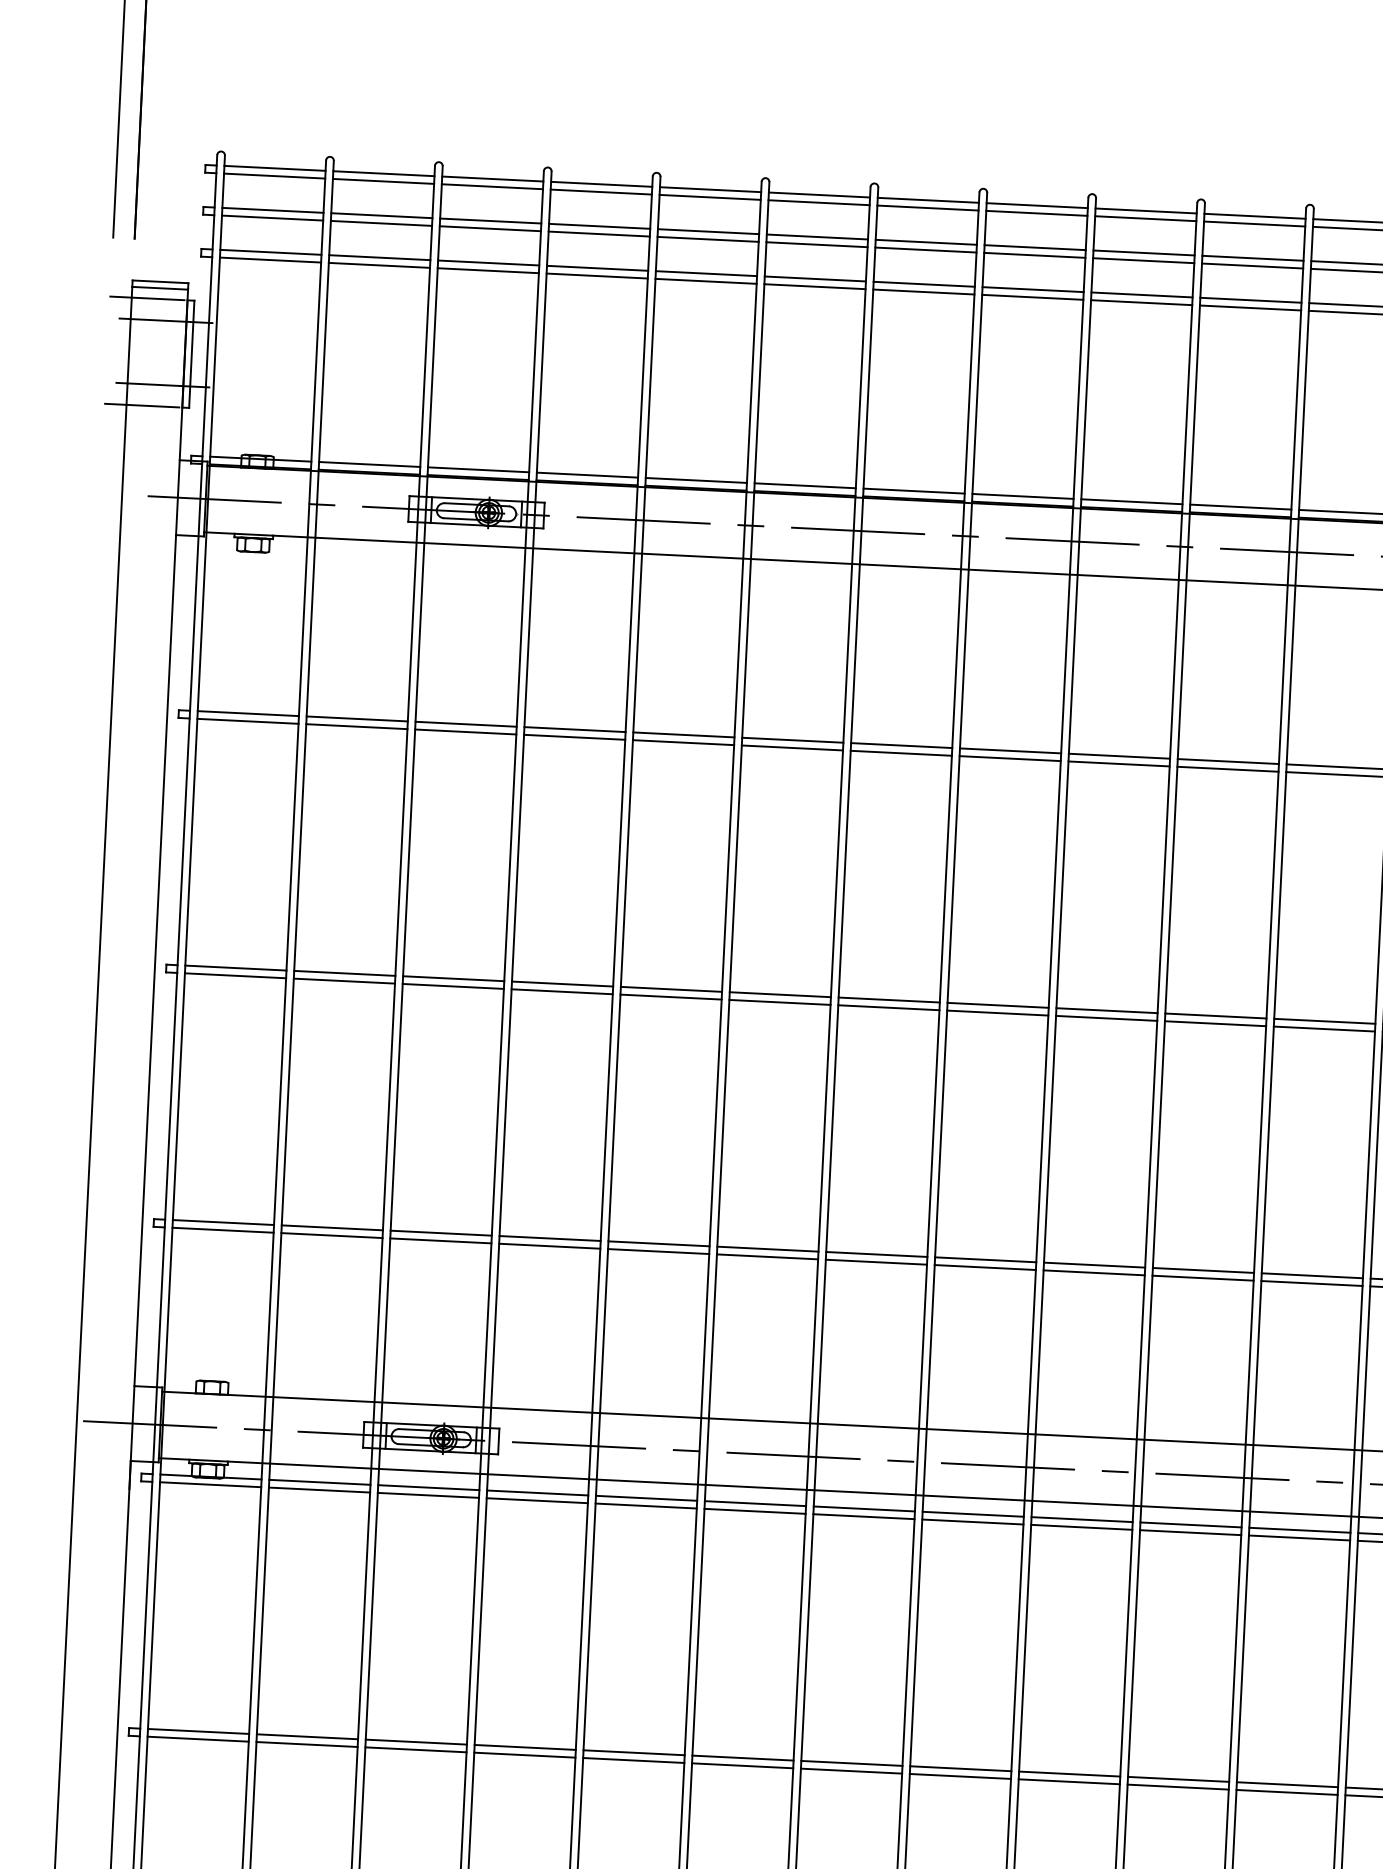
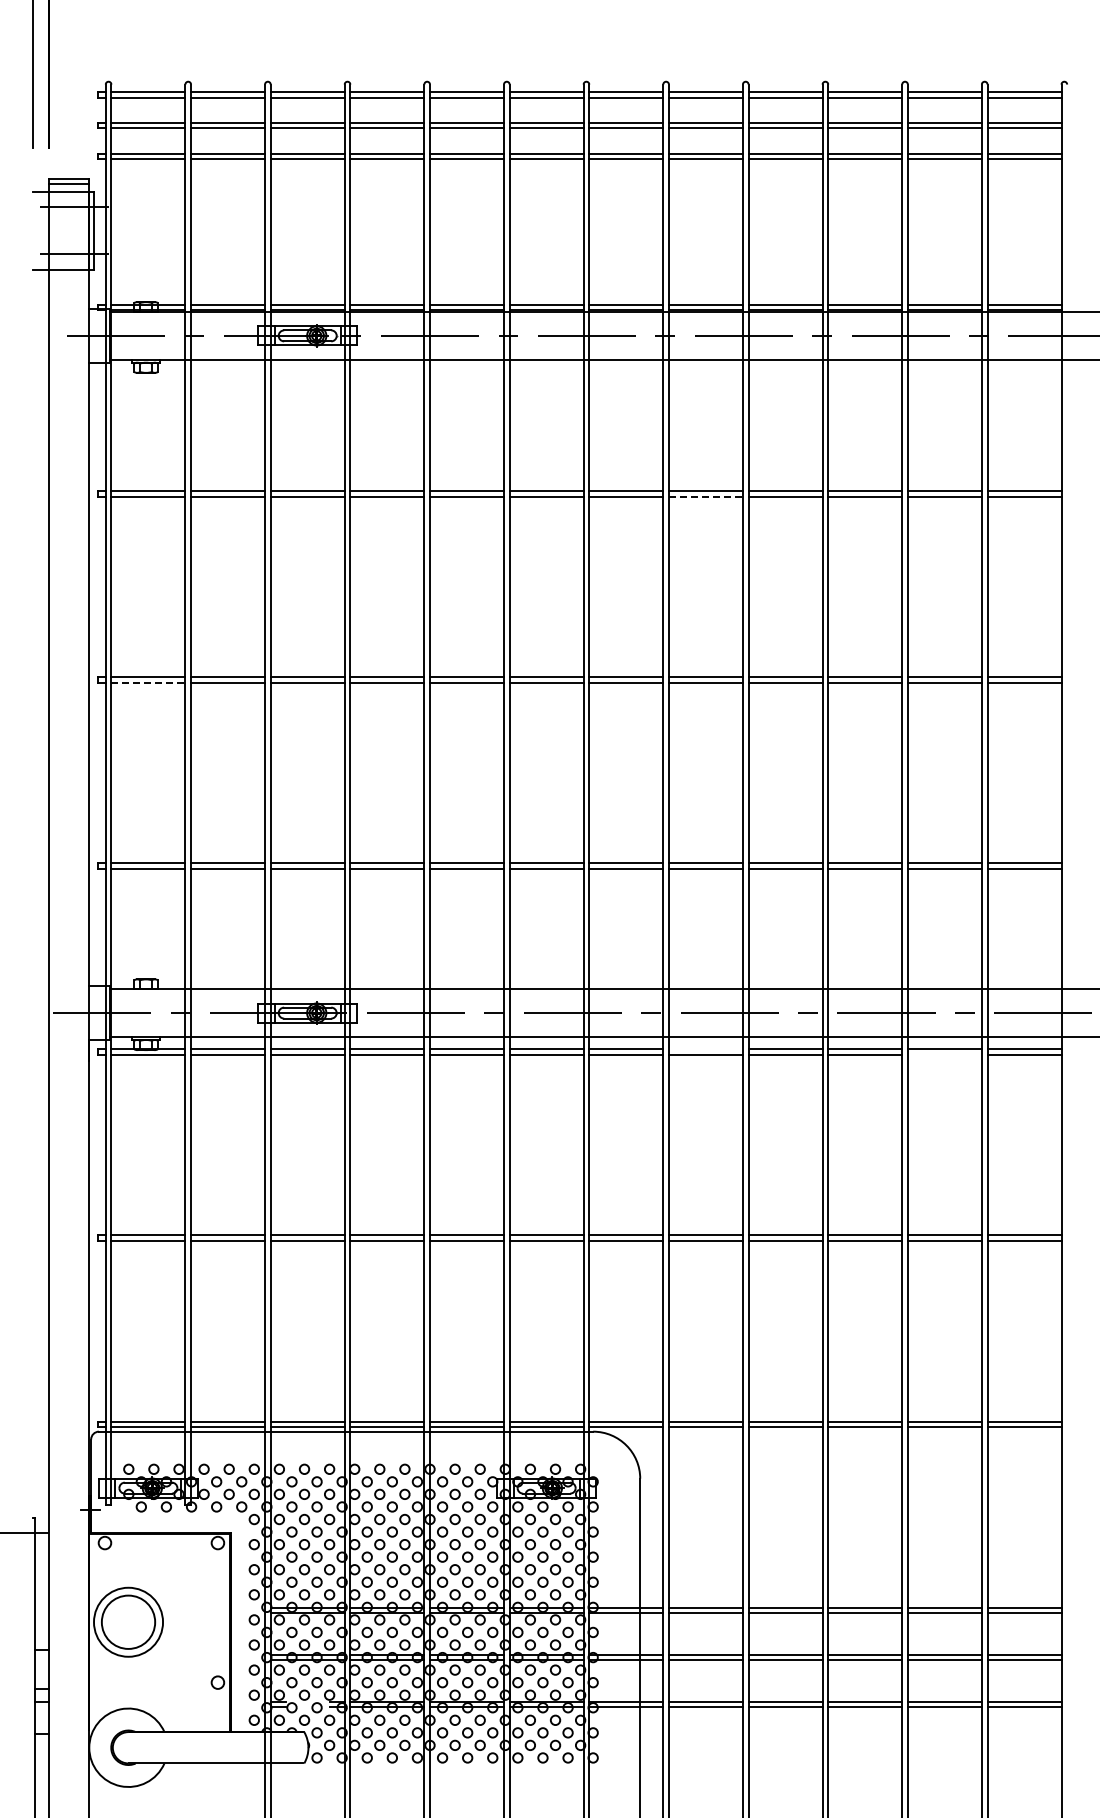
line: (1009, 758) -> (705, 496), solid -> dashed
line: (235, 975) -> (148, 682), solid -> dashed
line: (972, 1514) -> (705, 1049), removed
line: (1299, 1537) -> (944, 1054), removed

